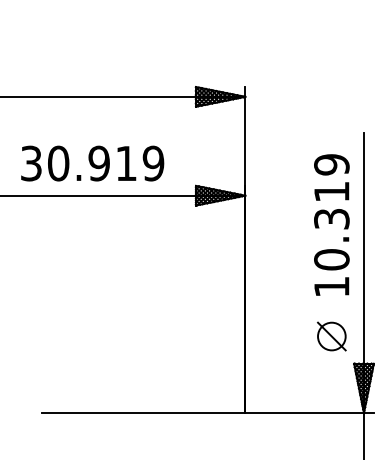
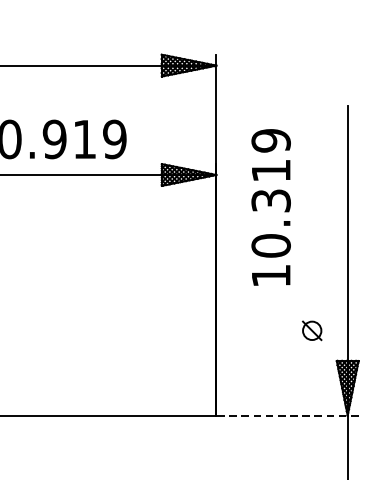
text: (331, 224) -> (270, 206), moved
part: (331, 336) -> (311, 330), size x0.6
line: (309, 413) -> (287, 416), solid -> dashed

